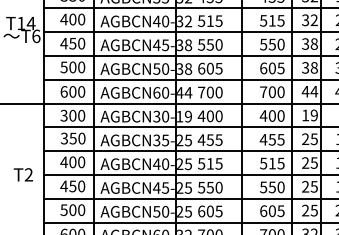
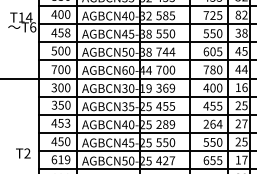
text: (267, 20) -> (209, 15), 515 -> 725
text: (305, 20) -> (238, 15), 32 -> 82
text: (209, 21) -> (165, 16), 515 -> 585
text: (81, 43) -> (67, 32), 450 -> 458
text: (309, 67) -> (241, 51), 38 -> 45
text: (210, 68) -> (165, 51), 605 -> 744
text: (63, 91) -> (53, 69), 600 -> 700
text: (271, 92) -> (212, 70), 700 -> 780
text: (313, 115) -> (244, 87), 19 -> 16
text: (209, 116) -> (165, 88), 400 -> 369
text: (77, 162) -> (64, 123), 400 -> 453
text: (313, 162) -> (244, 123), 25 -> 27
text: (210, 163) -> (165, 124), 515 -> 289
text: (272, 163) -> (213, 124), 515 -> 264
text: (22, 174) -> (22, 153), moved
text: (72, 210) -> (60, 160), 500 -> 619
text: (271, 210) -> (212, 160), 605 -> 655
text: (309, 210) -> (241, 160), 25 -> 17
text: (209, 211) -> (165, 160), 605 -> 427

